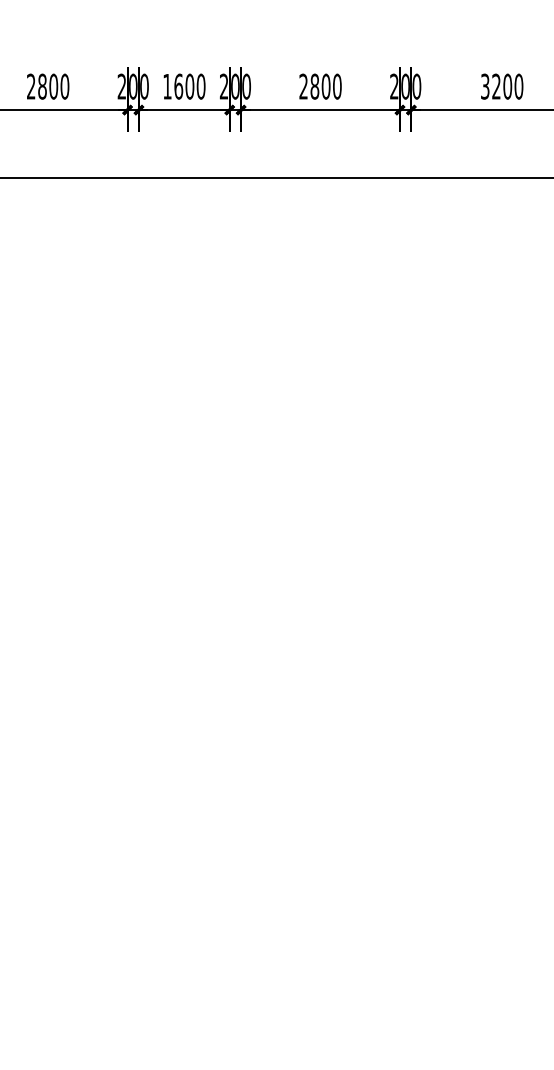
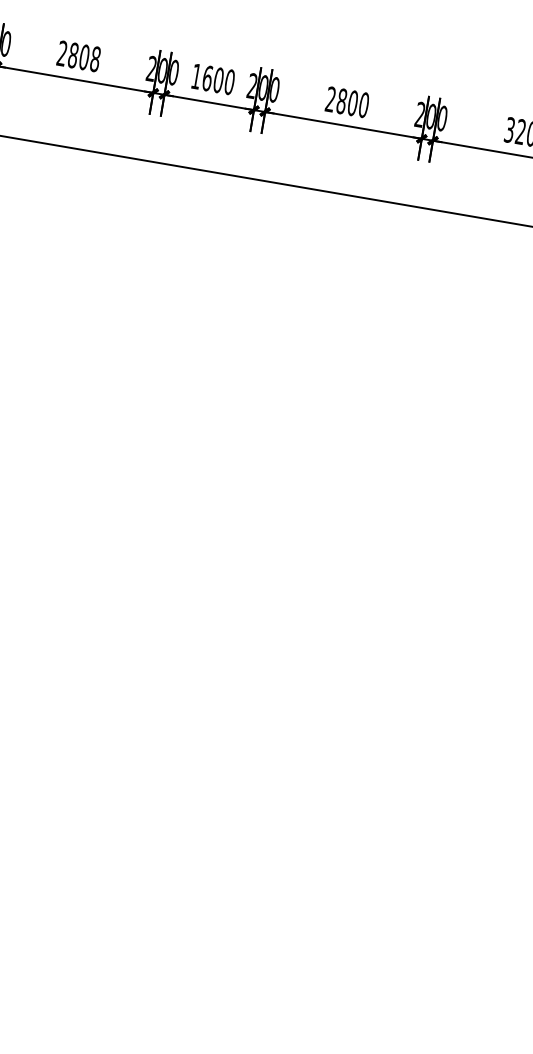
text: (64, 86) -> (95, 59), 2800 -> 2808

